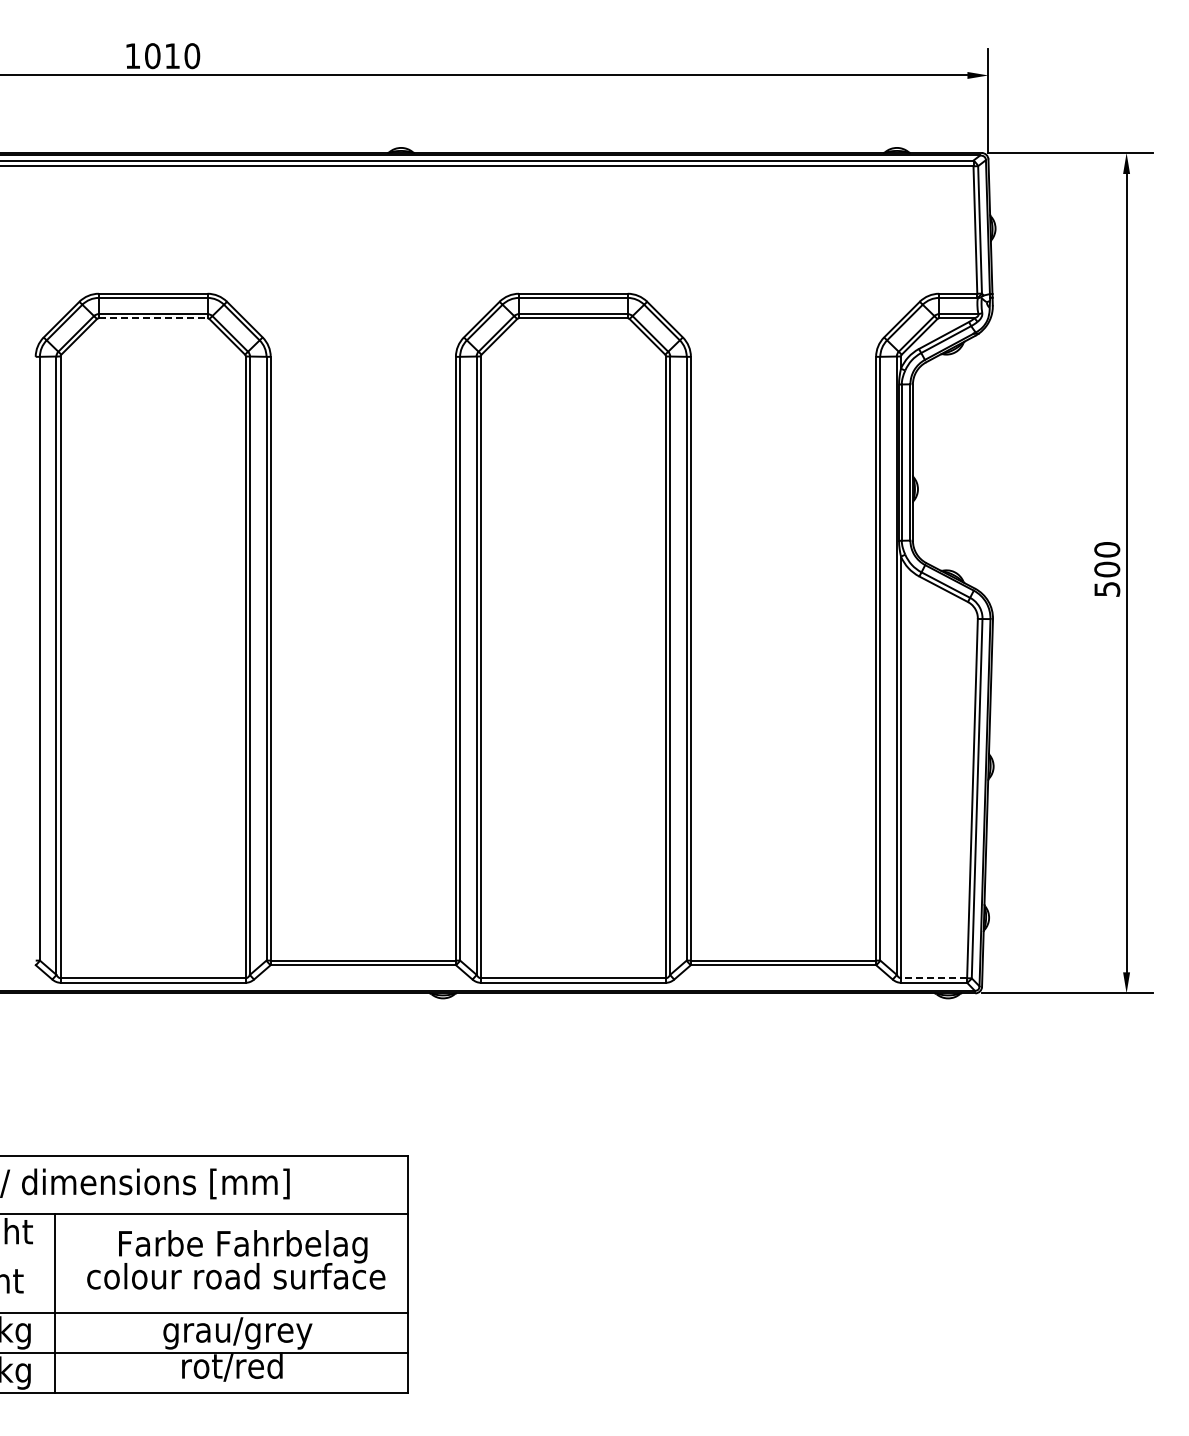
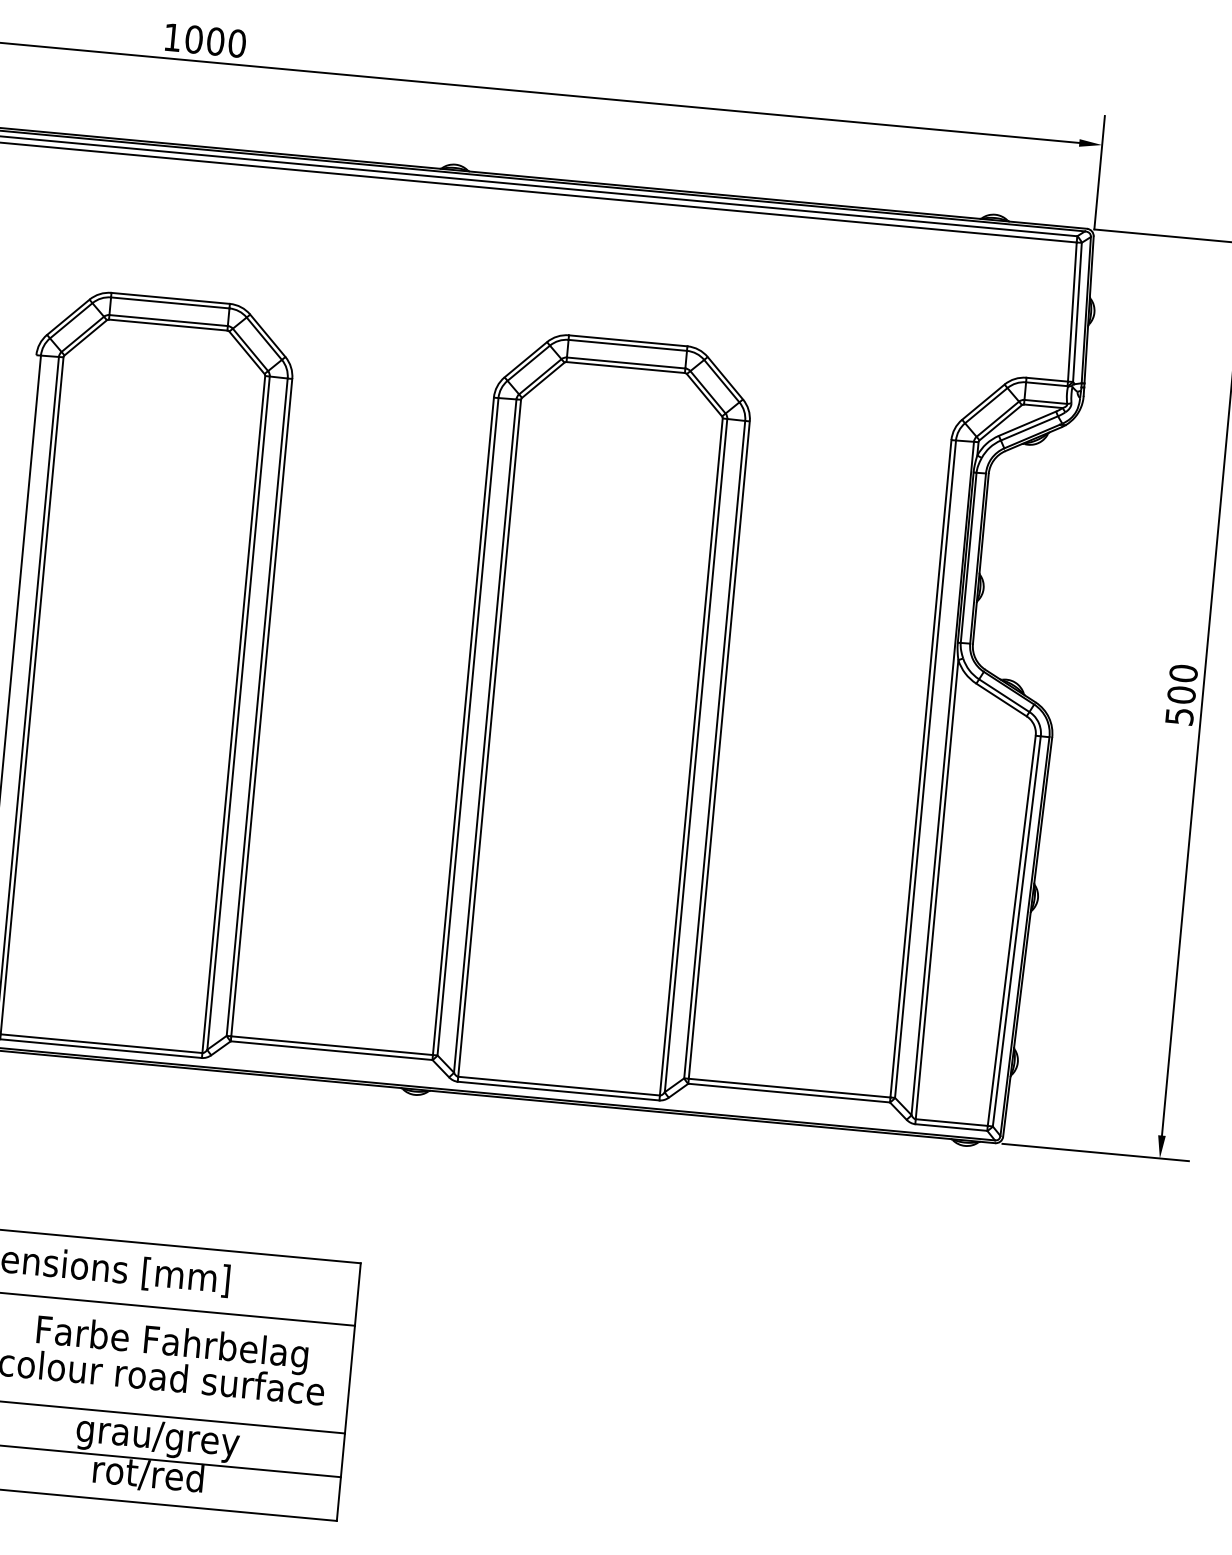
text: (172, 56) -> (215, 42), 1010 -> 1000
line: (153, 318) -> (168, 325), dashed -> solid
line: (933, 978) -> (951, 1122), dashed -> solid

